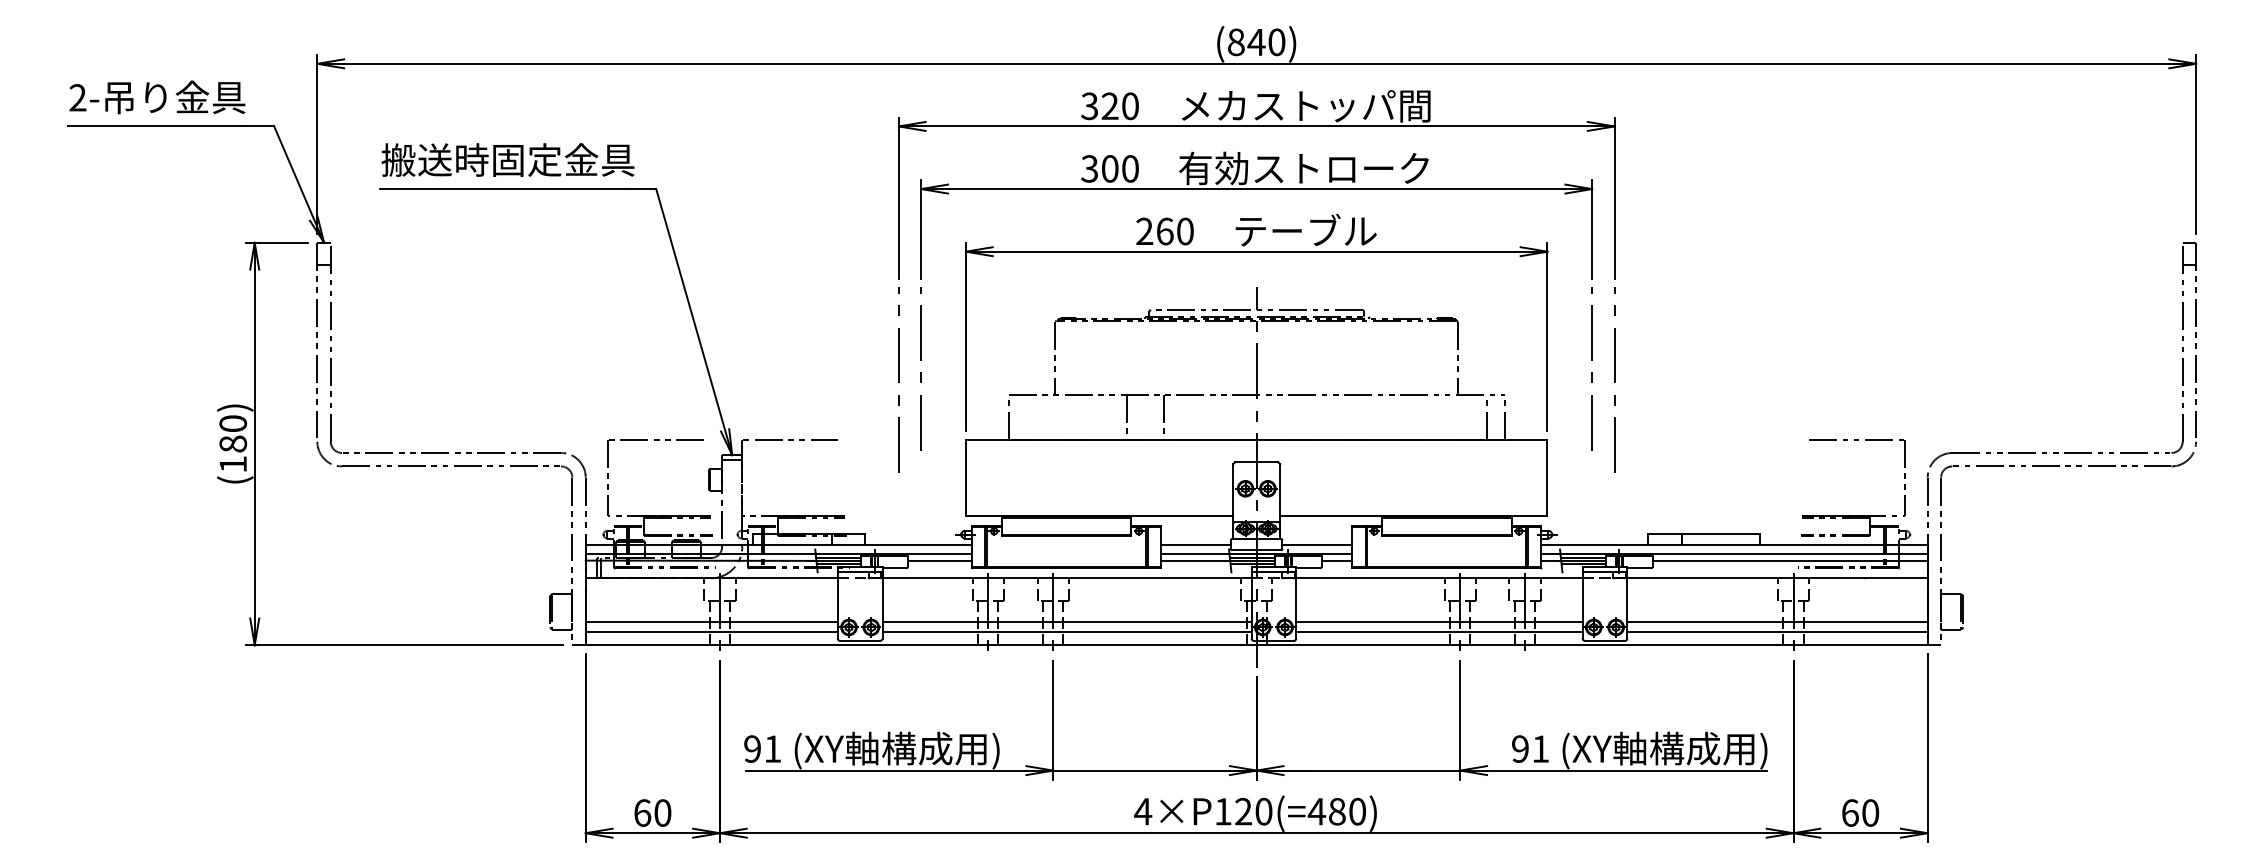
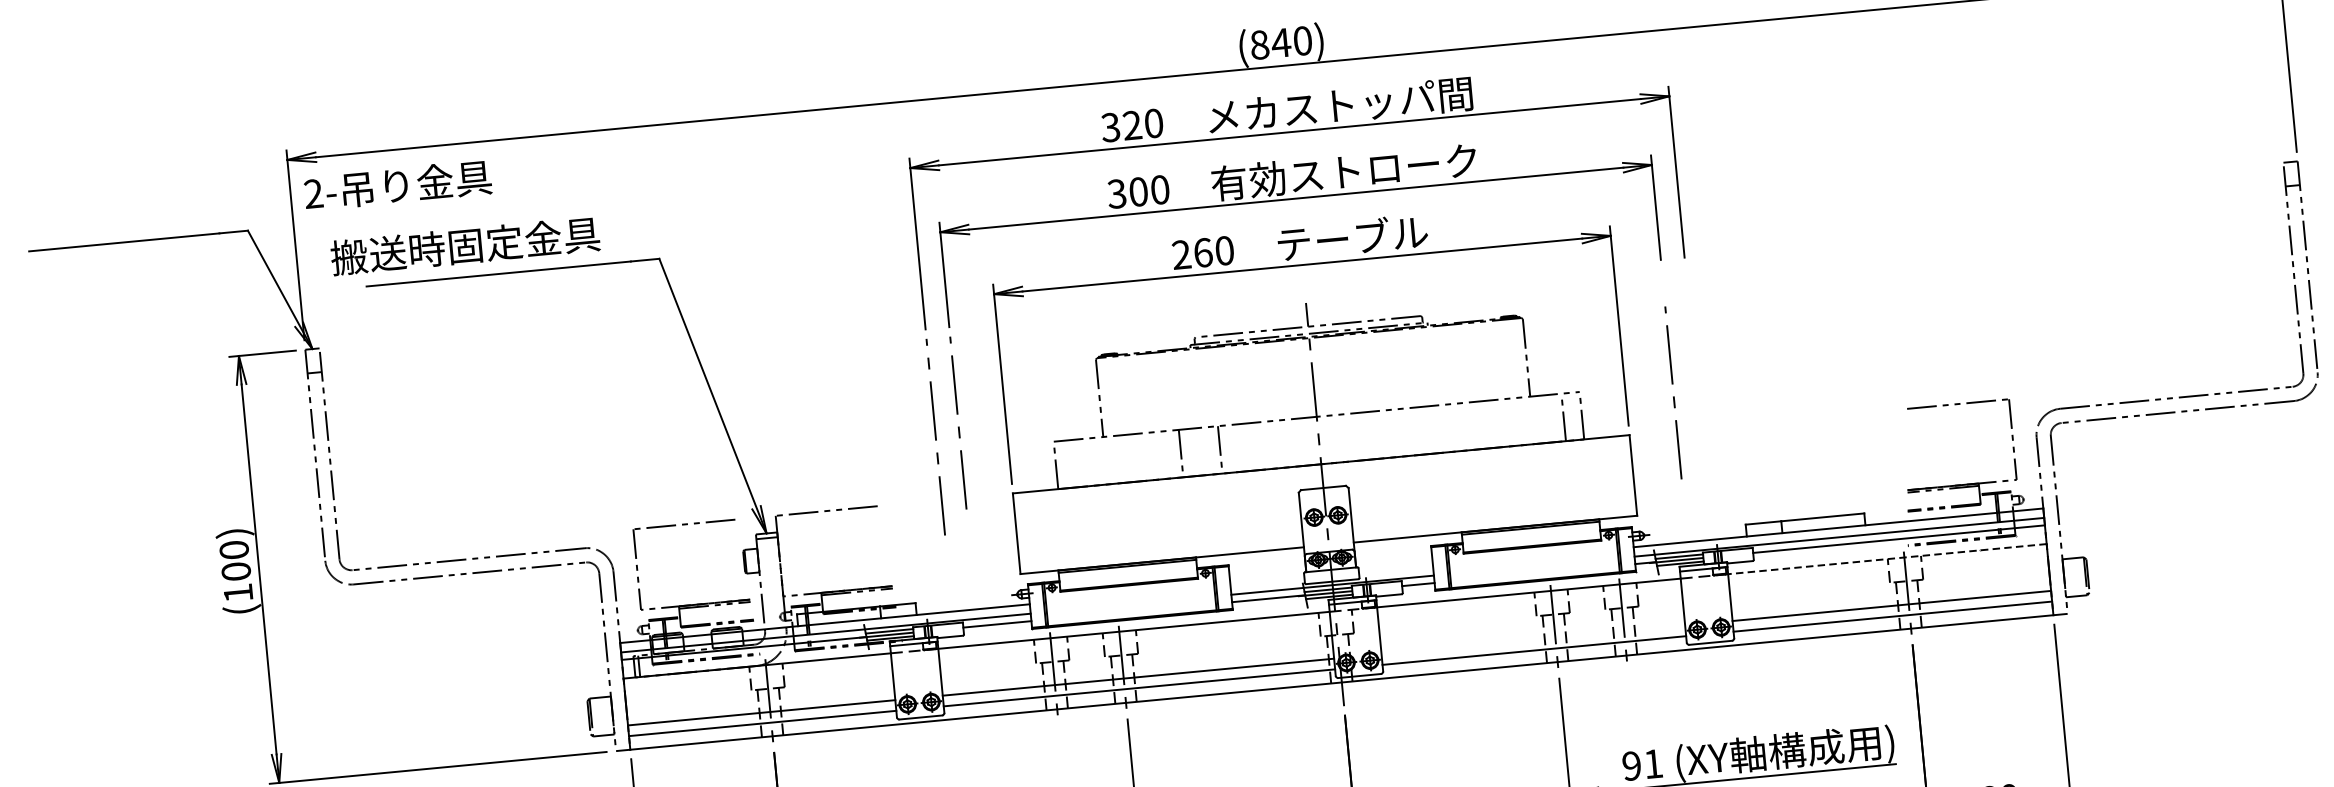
text: (157, 97) -> (398, 185), moved
text: (507, 159) -> (464, 245), moved
line: (1591, 372) -> (1673, 396), moved
line: (1614, 379) -> (1694, 364), removed
text: (232, 443) -> (235, 571), (180) -> (100)
line: (1195, 544) -> (1266, 581), removed
line: (1317, 544) -> (1396, 569), removed
line: (1777, 578) -> (1887, 559), solid -> dashed
line: (1439, 622) -> (1533, 639), removed

